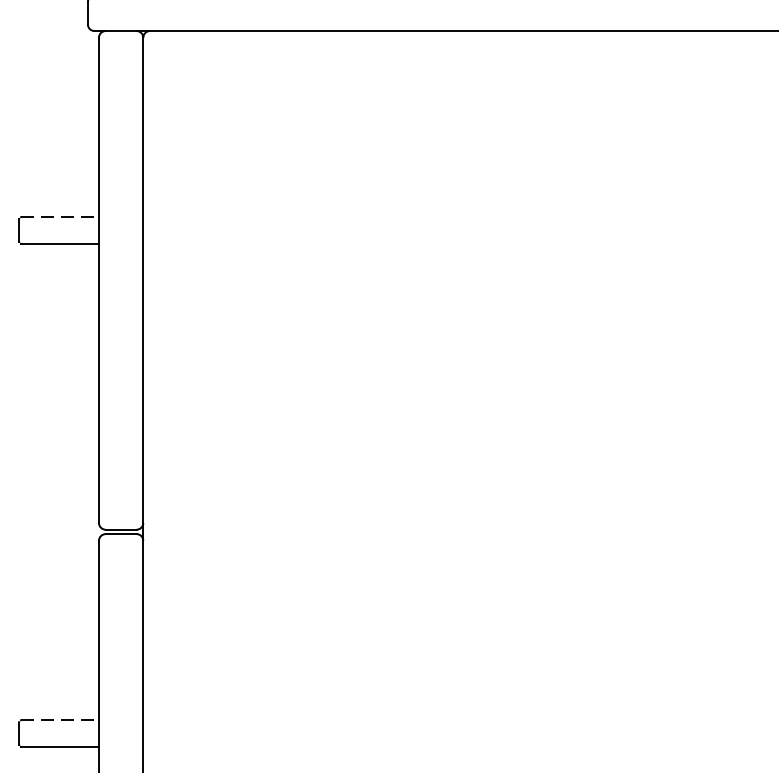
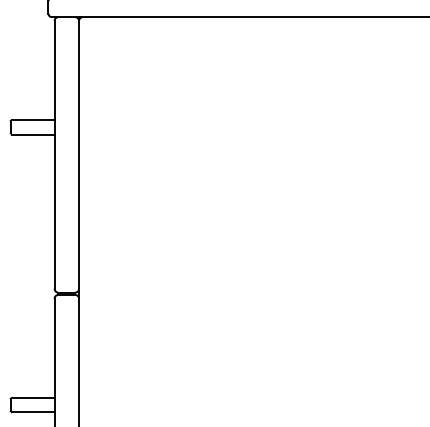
line: (60, 218) -> (33, 120), dashed -> solid
line: (60, 719) -> (33, 397), dashed -> solid

